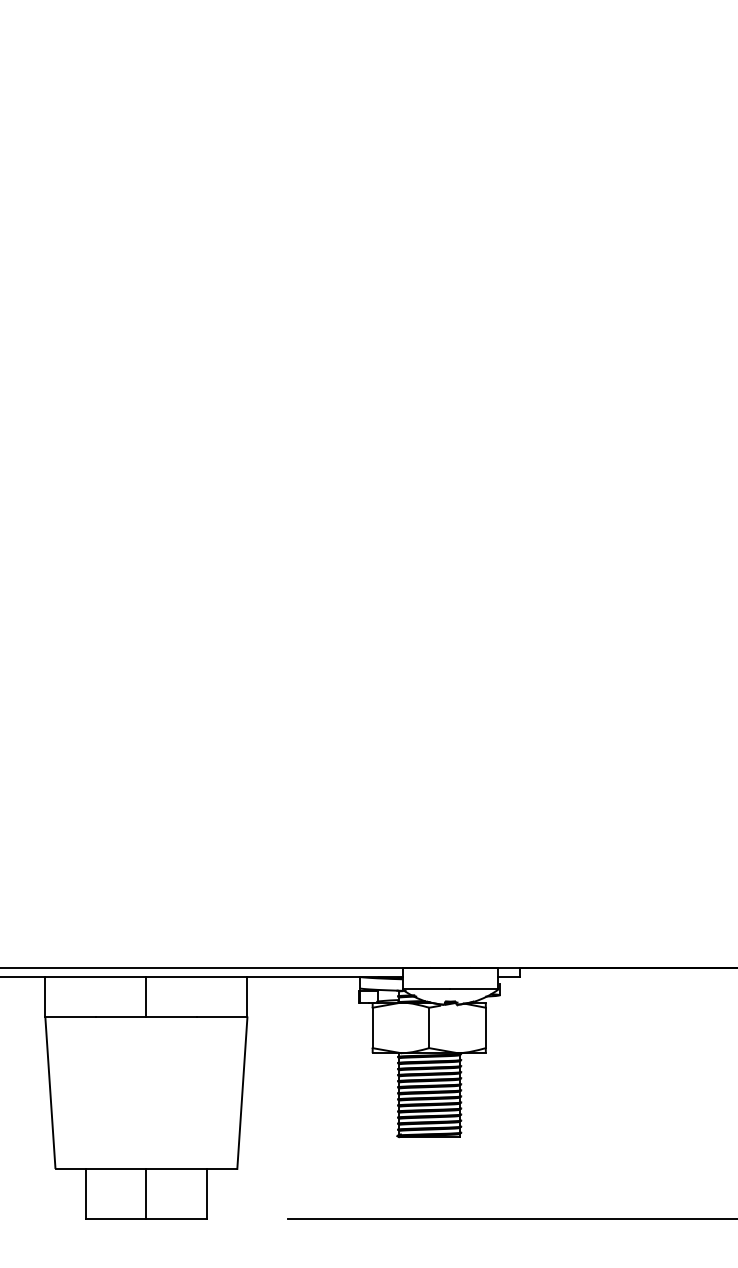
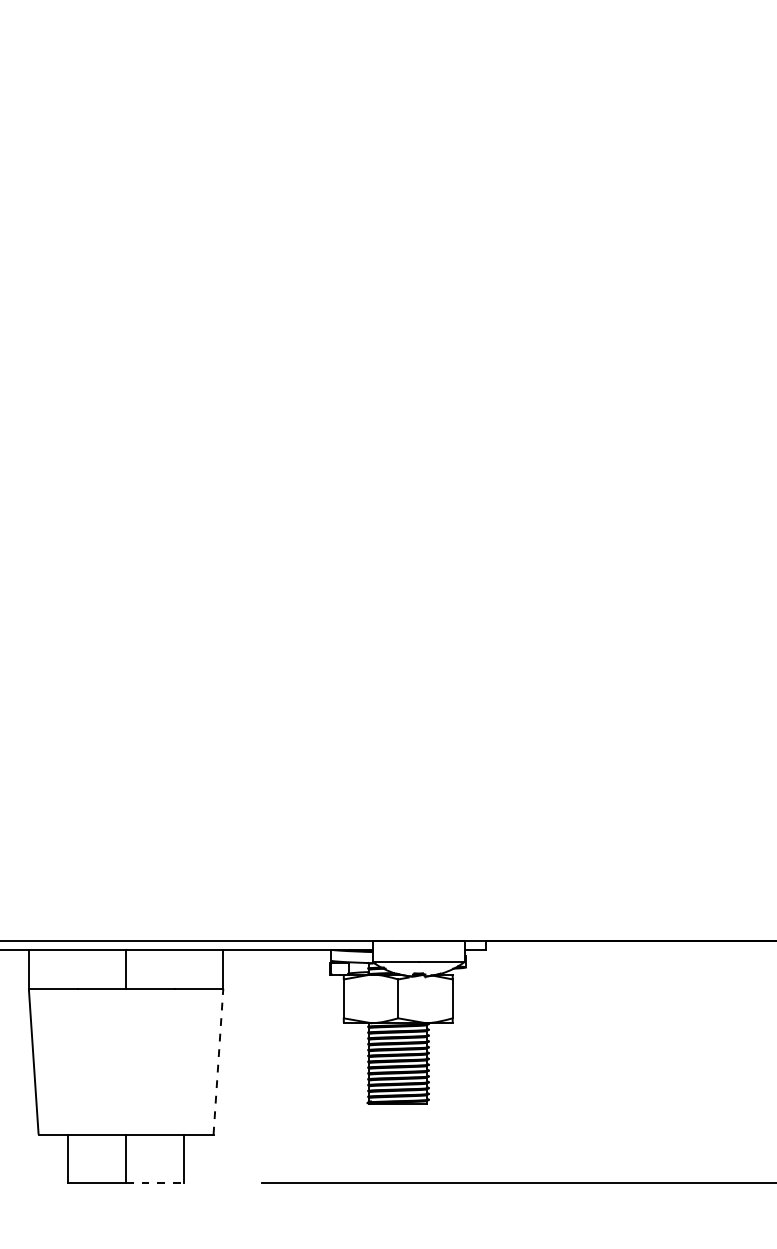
line: (242, 1093) -> (218, 1061), solid -> dashed
line: (176, 1219) -> (155, 1183), solid -> dashed

